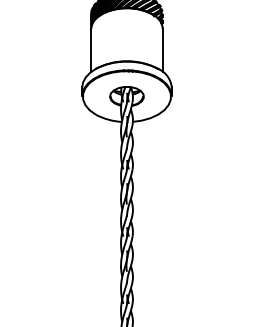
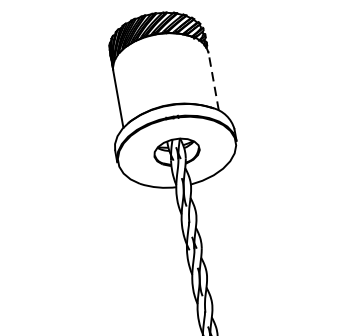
line: (162, 49) -> (213, 80), solid -> dashed

